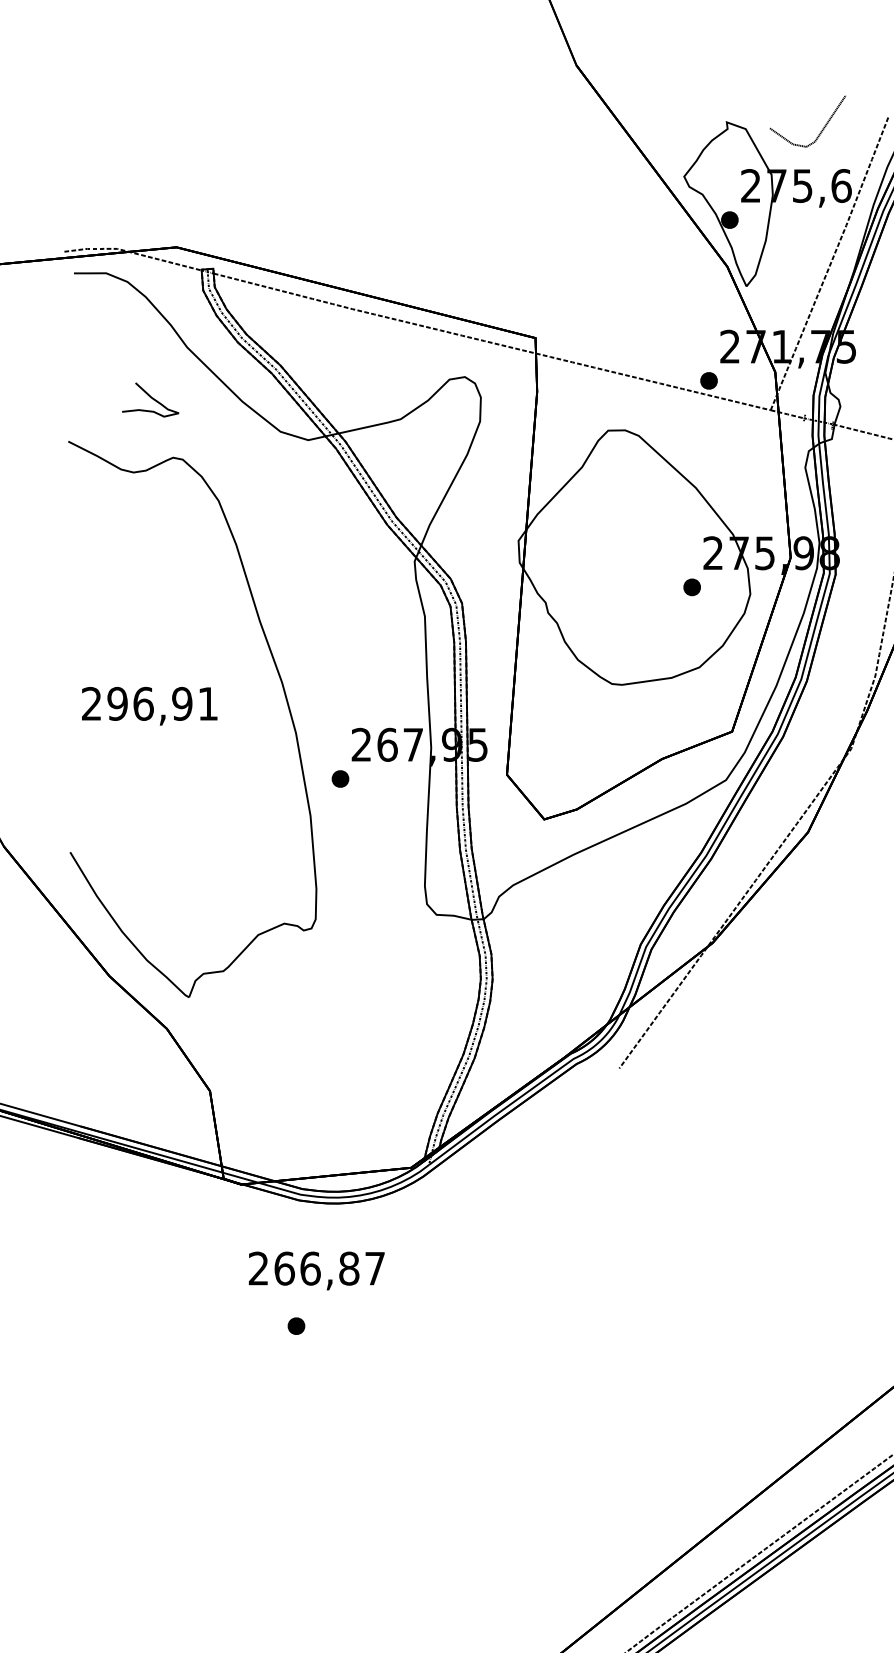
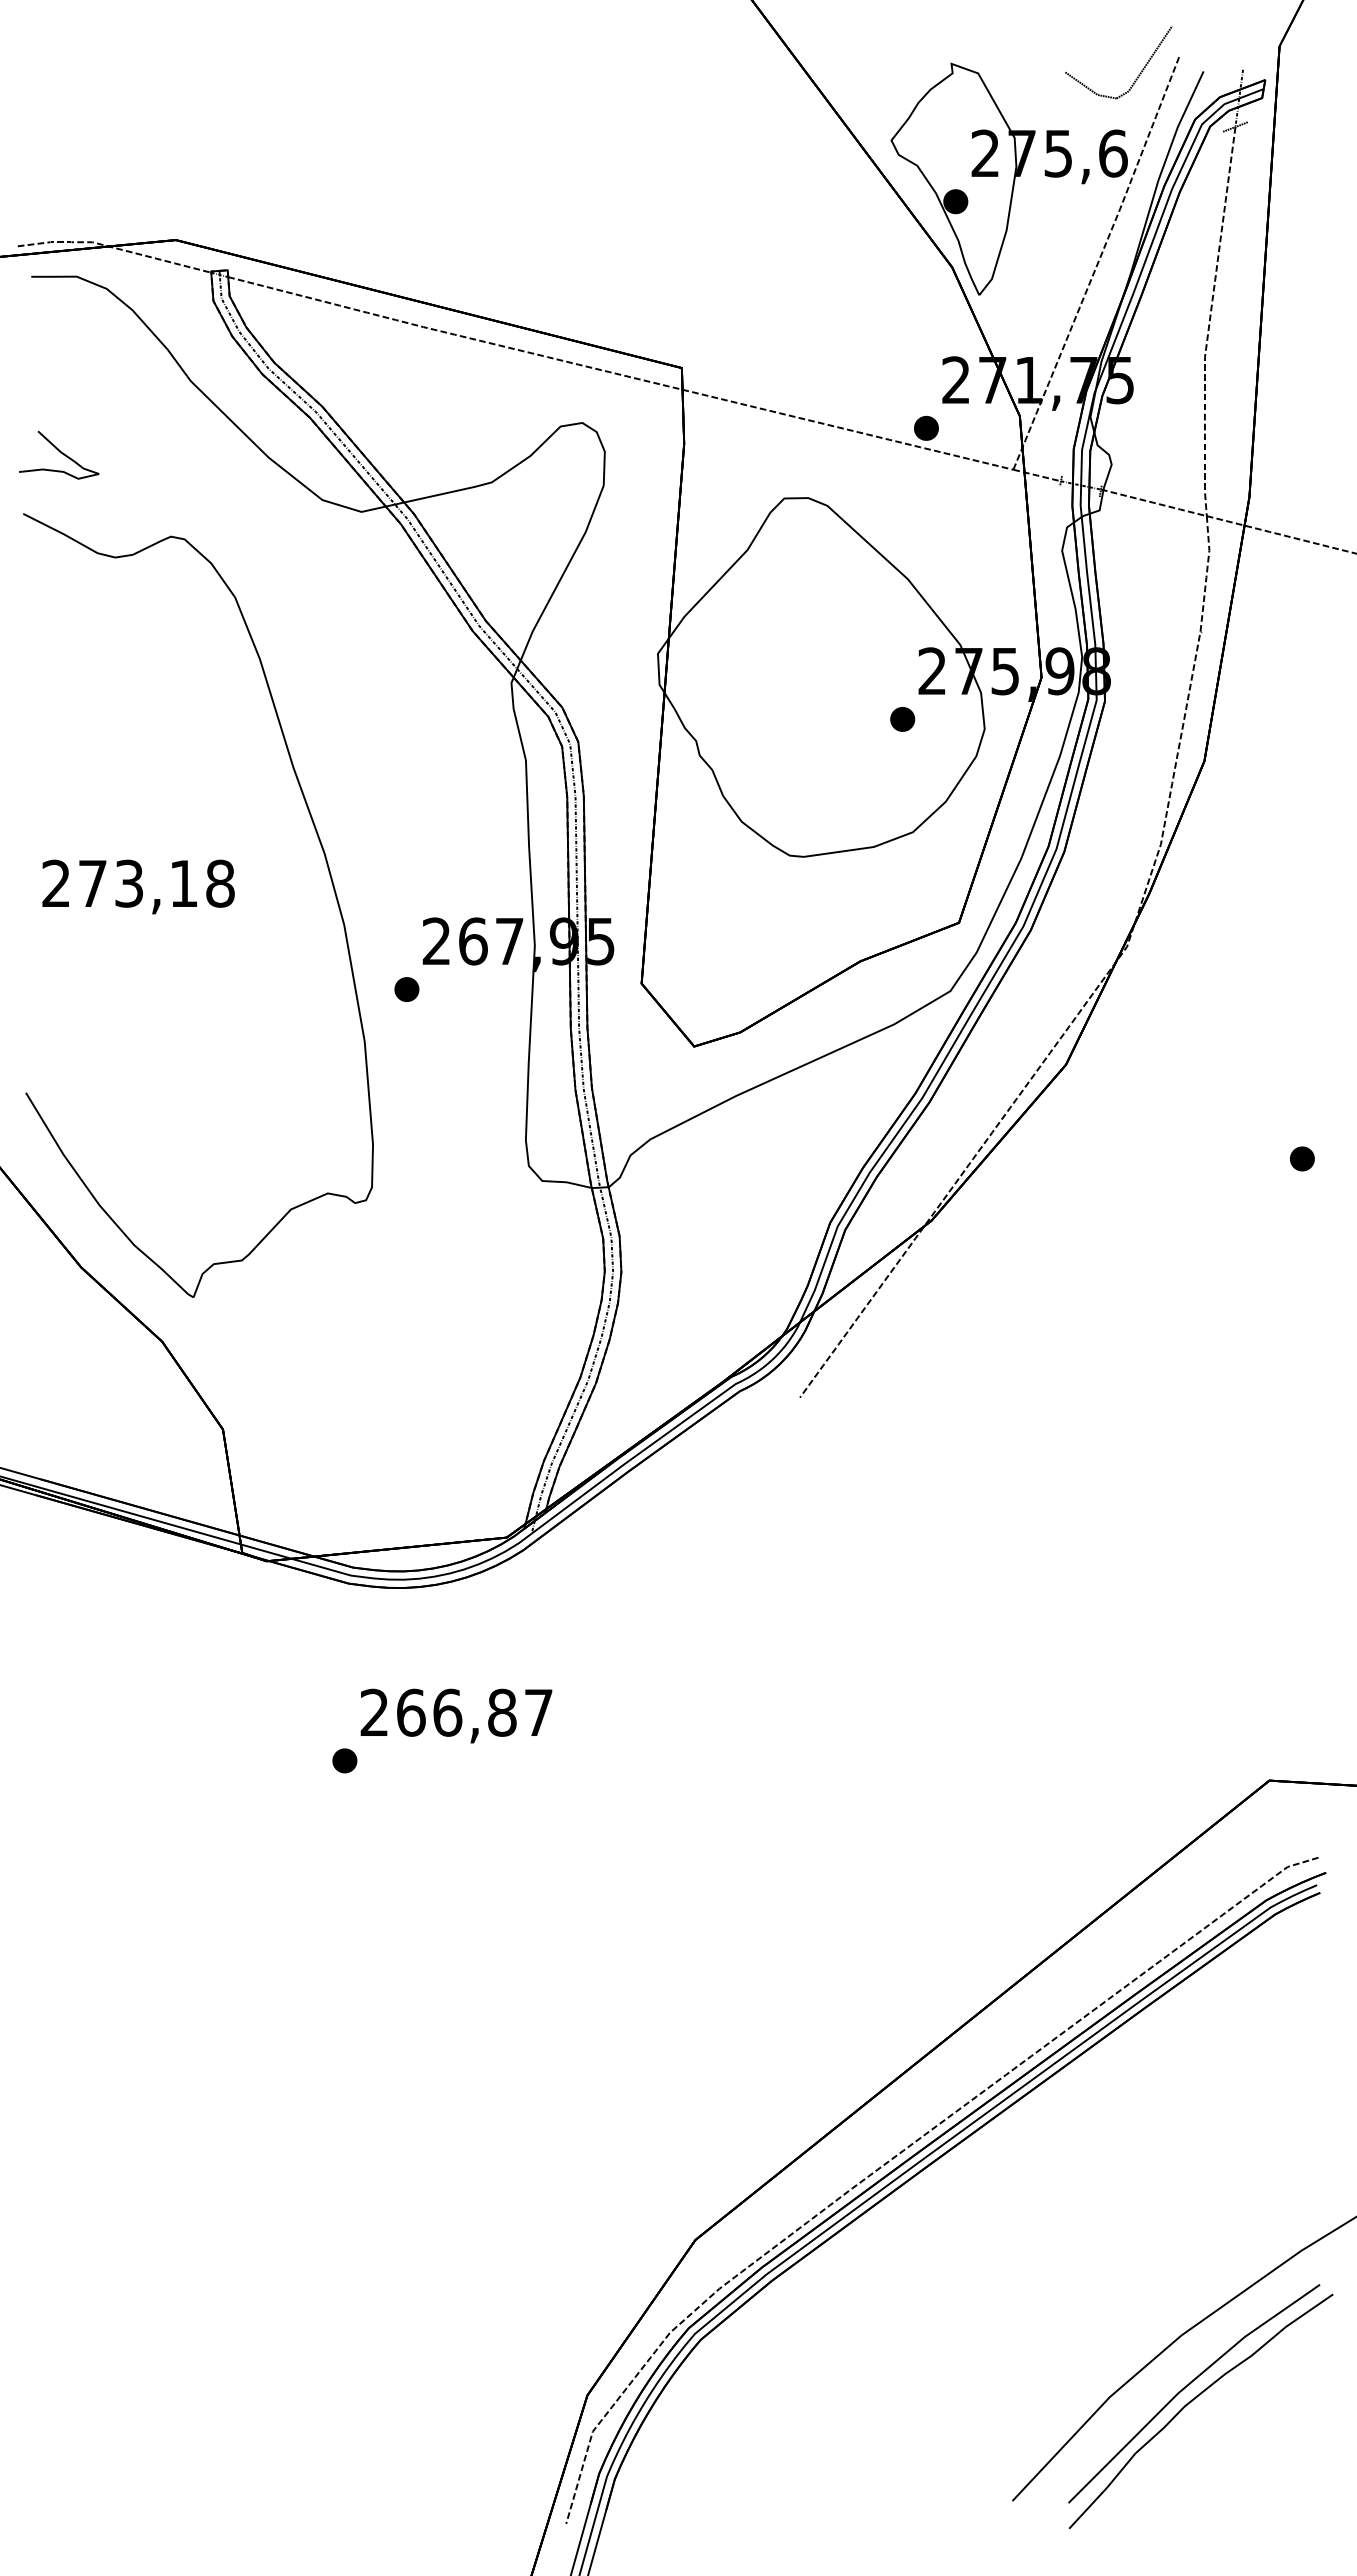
part: (821, 129) -> (1138, 74), moved
curve: (151, 398) -> (60, 453), moved
text: (162, 703) -> (156, 883), 296,91 -> 273,18
text: (316, 1270) -> (456, 1715), moved

